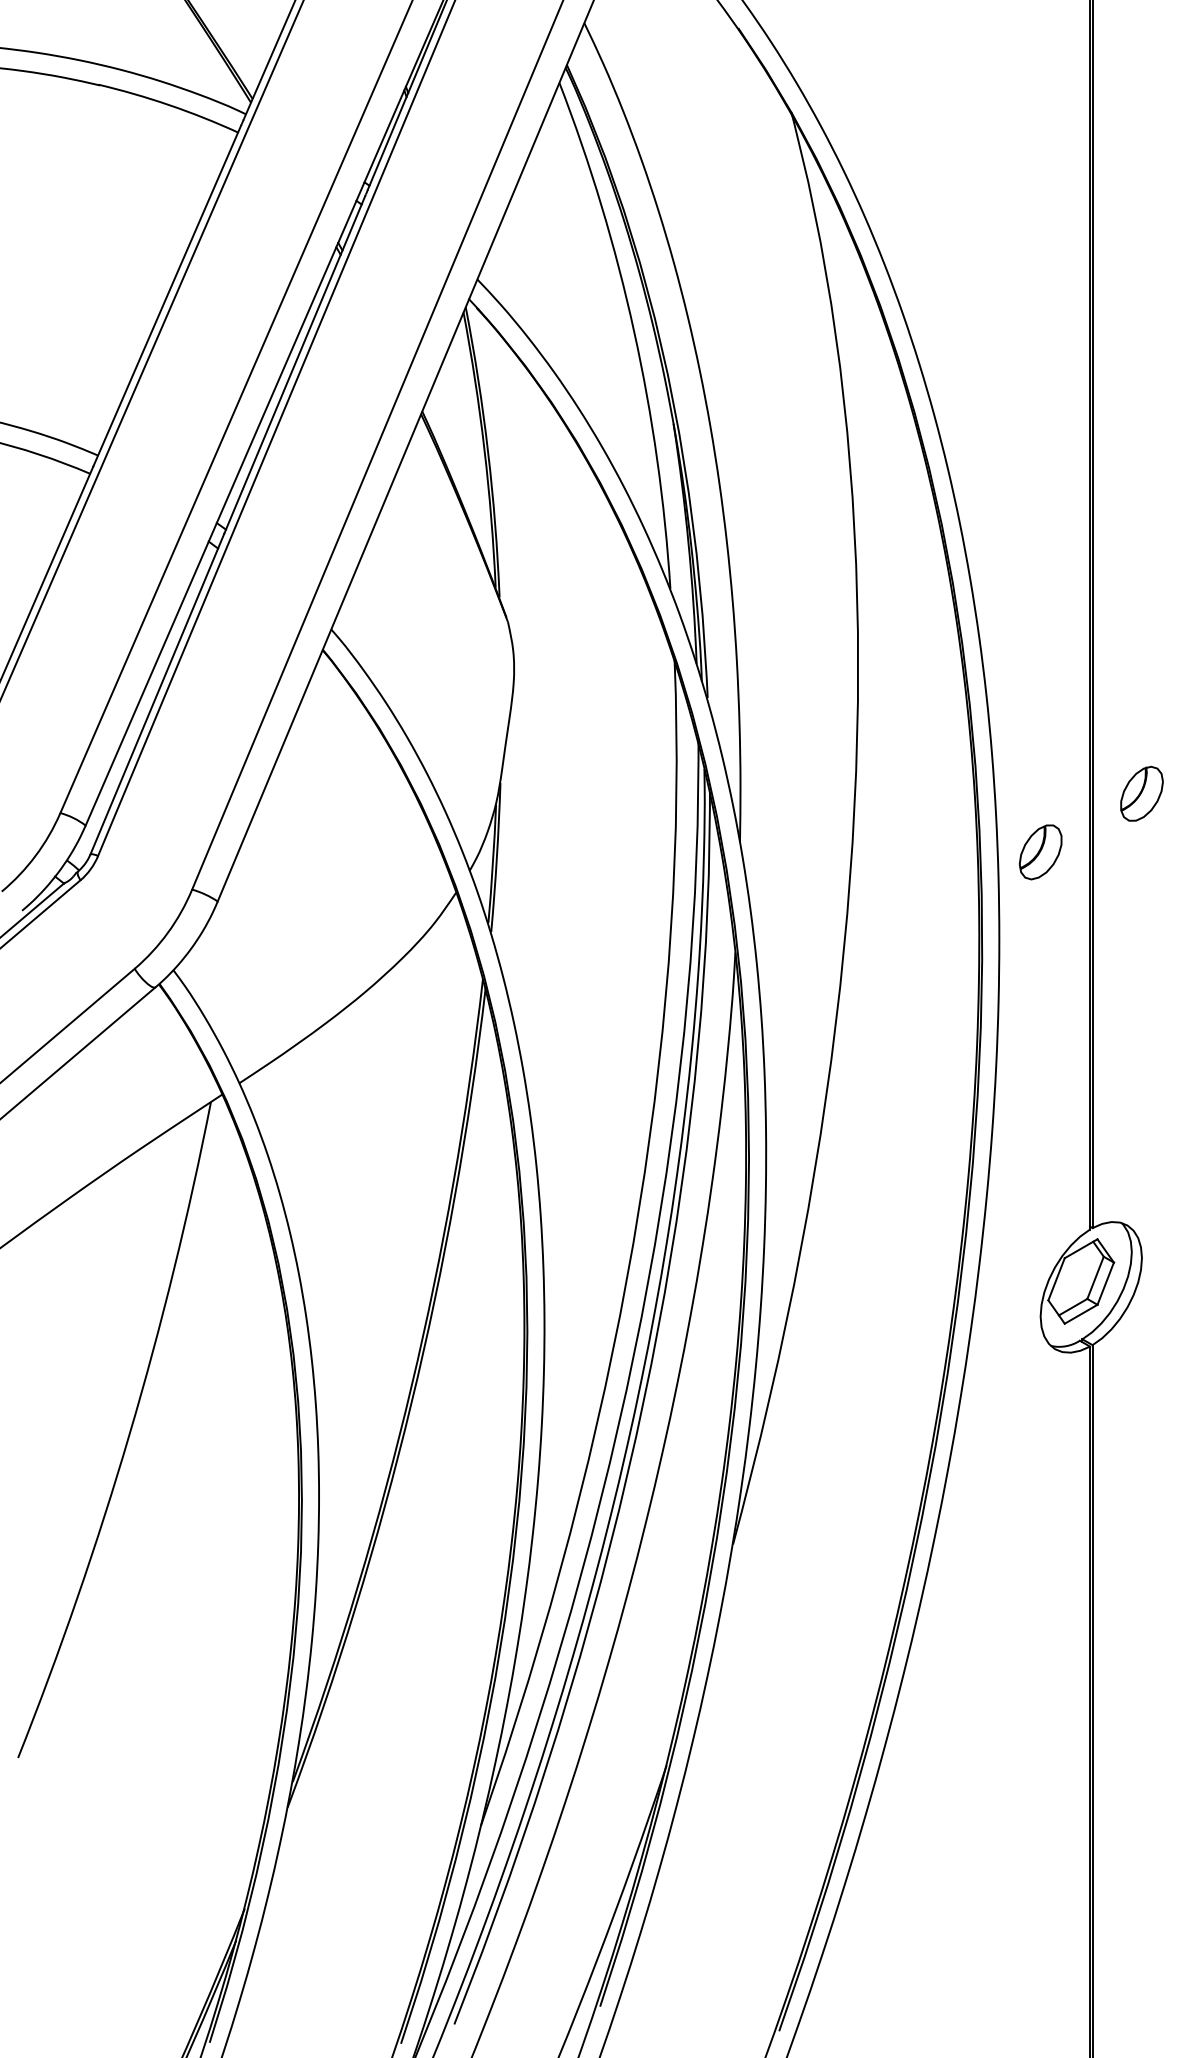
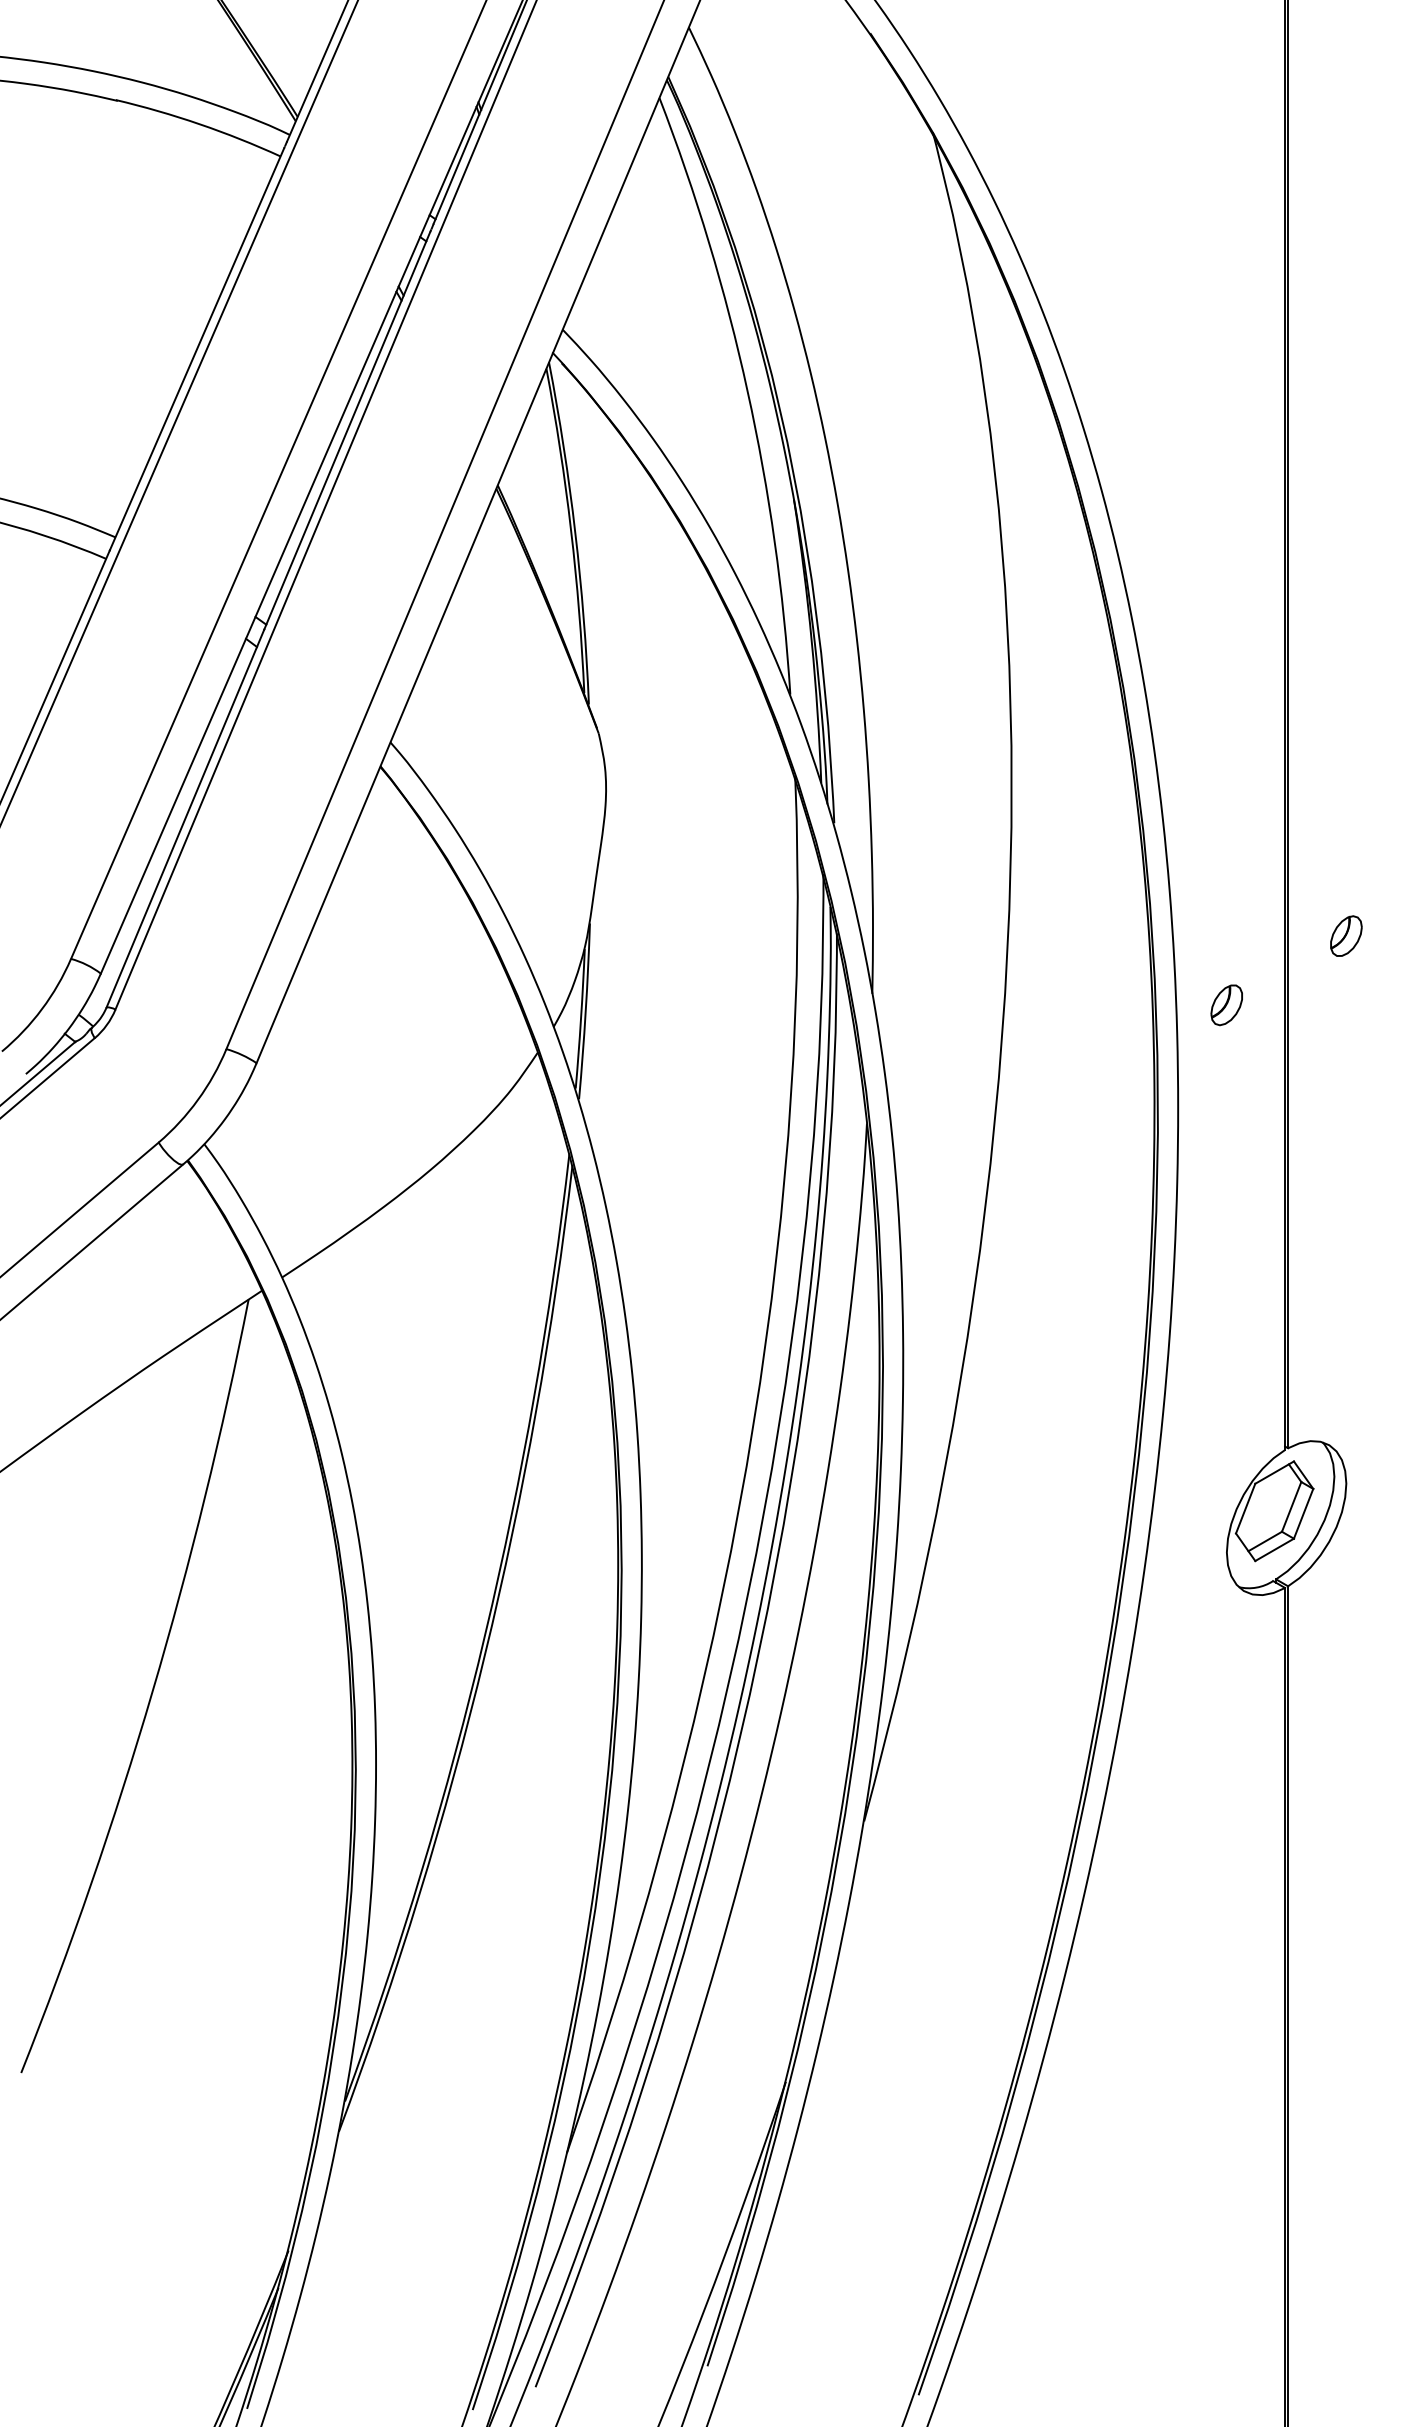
part: (1142, 793) -> (1346, 935), size x0.62
part: (1040, 852) -> (1226, 1005), size x0.62

